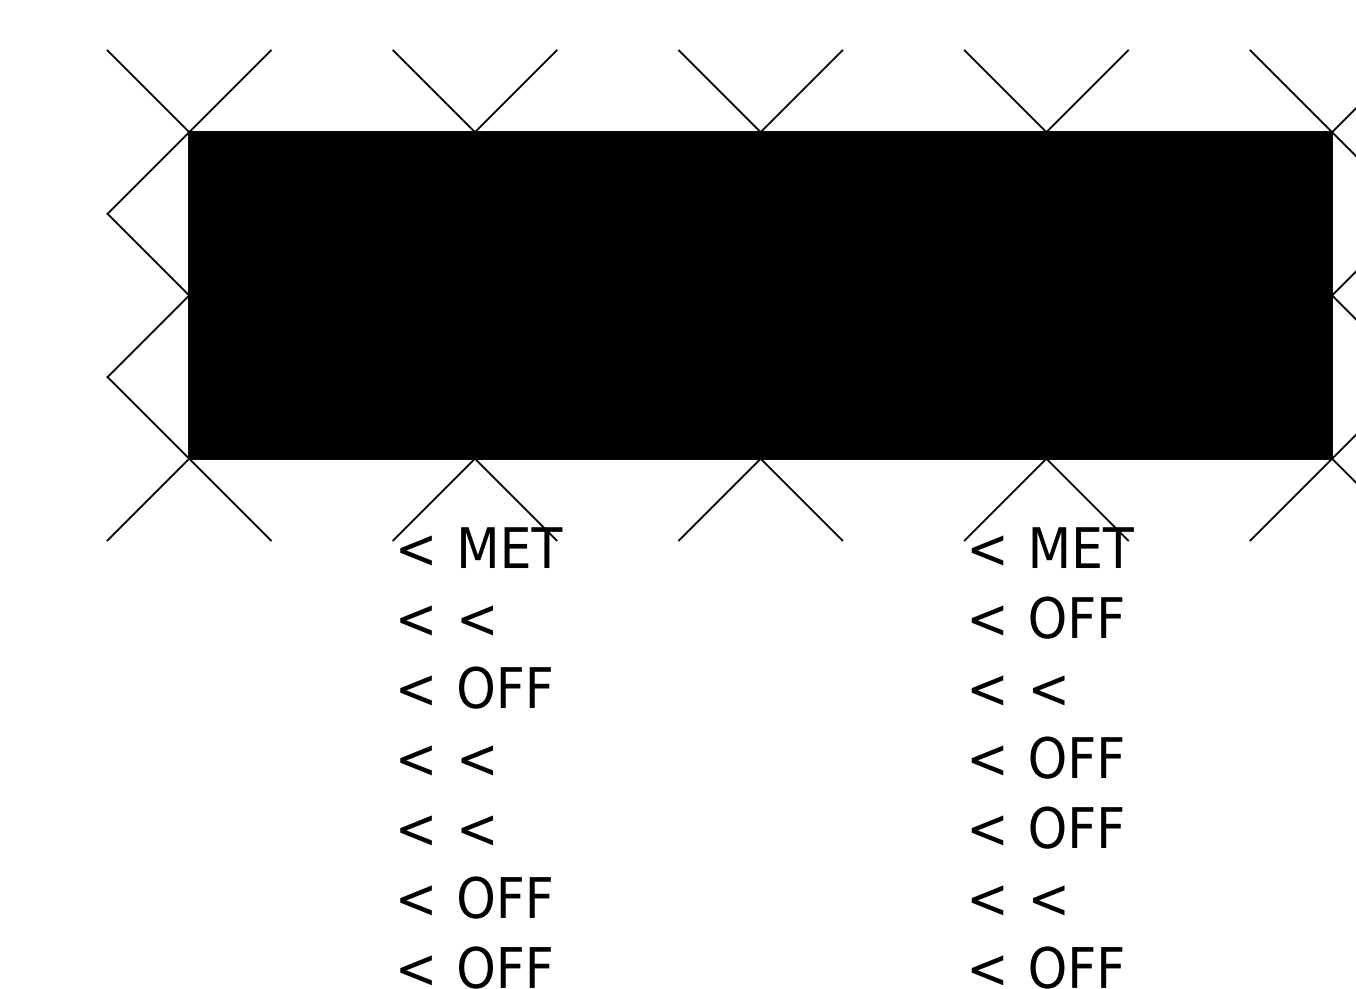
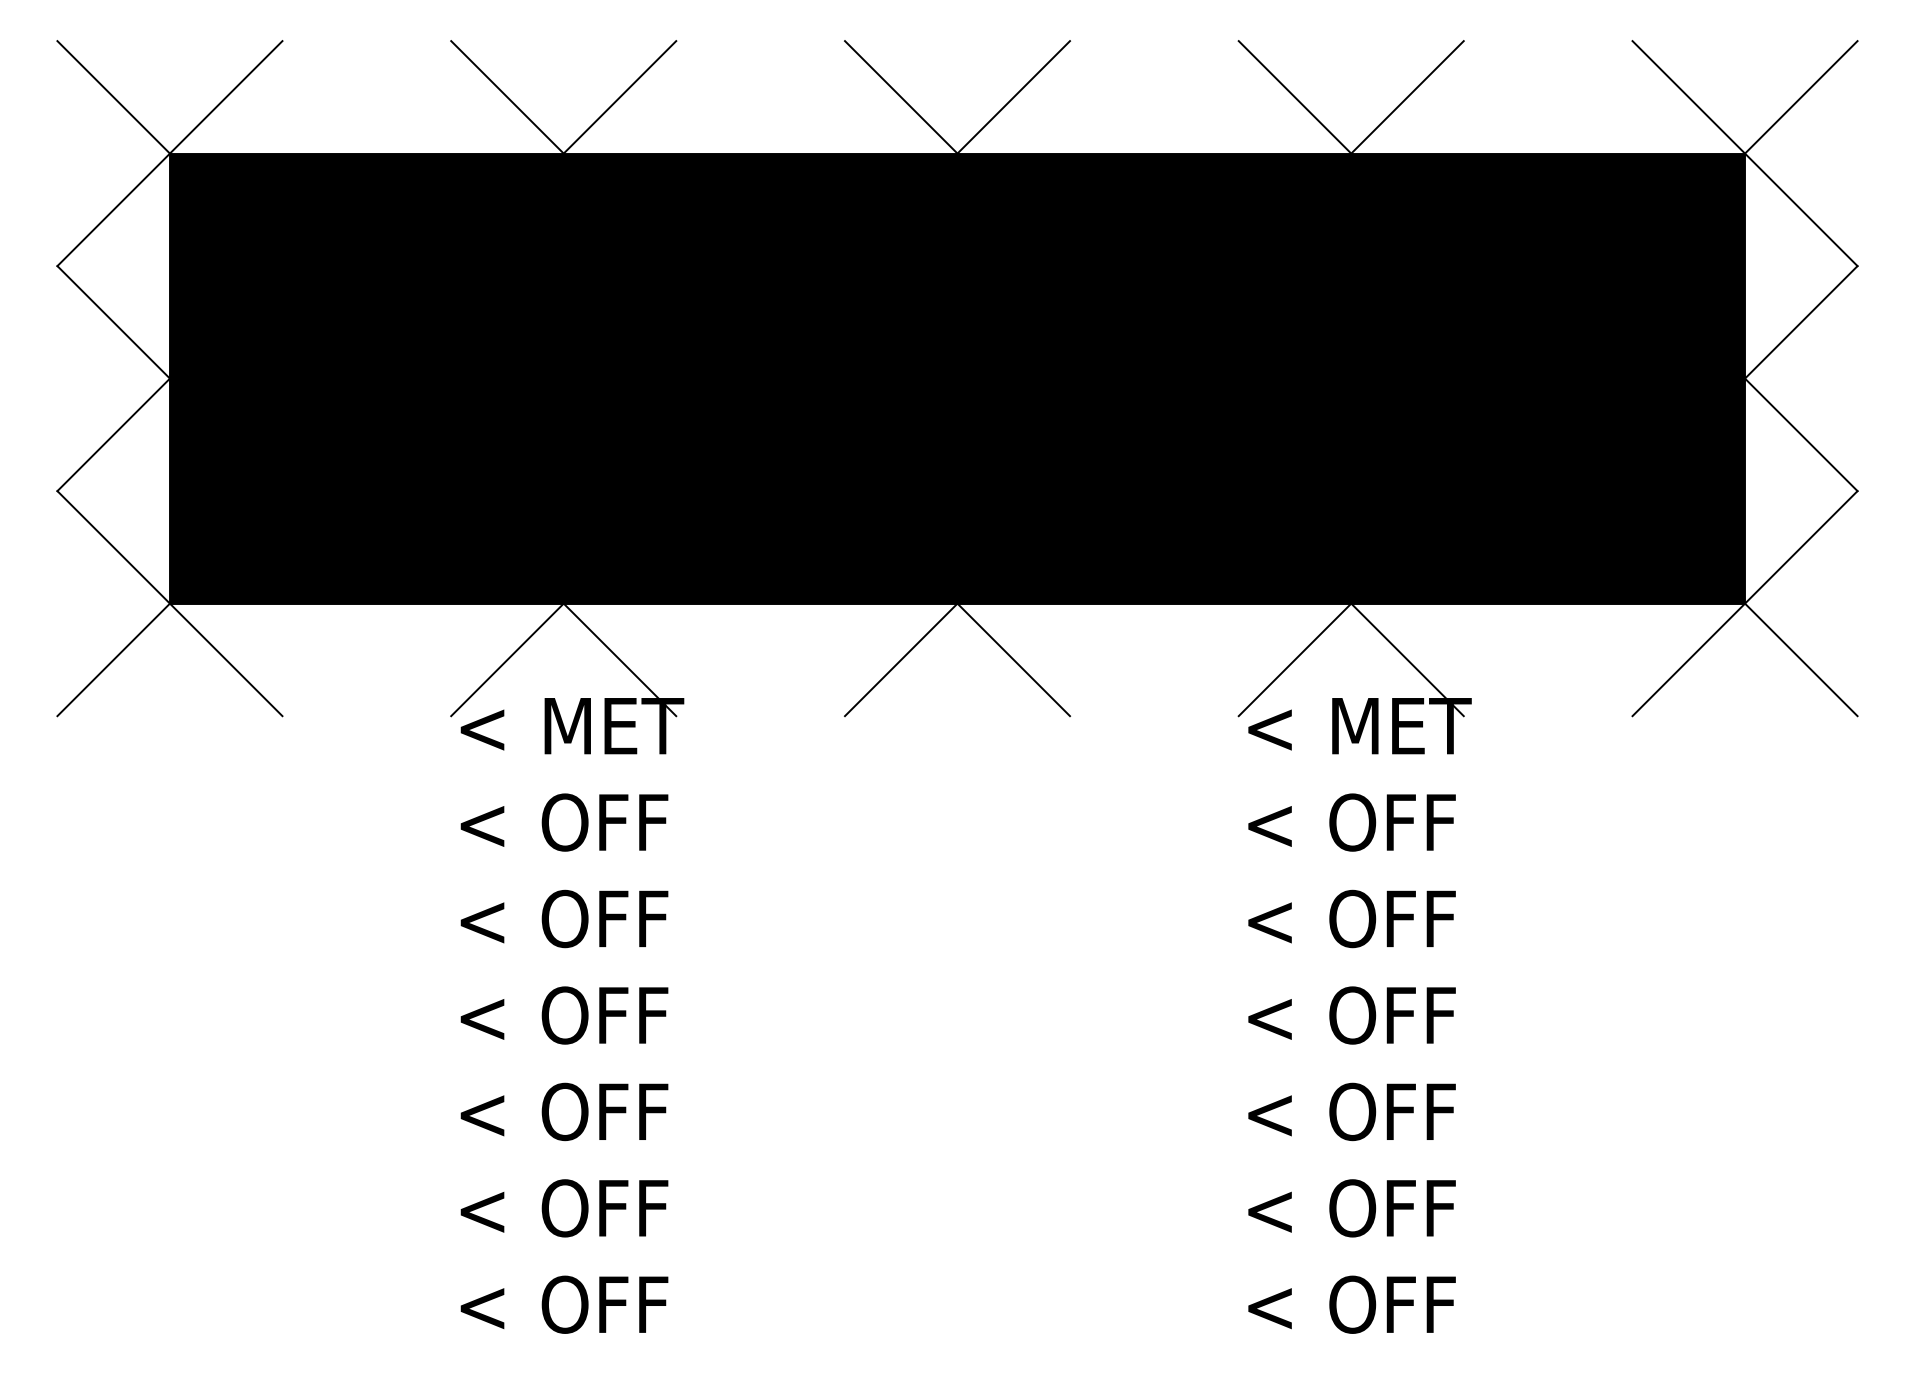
text: (504, 617) -> (604, 822), < -> OFF
text: (1076, 687) -> (1392, 918), < -> OFF
text: (504, 757) -> (604, 1015), < -> OFF
text: (504, 827) -> (604, 1111), < -> OFF
text: (1076, 897) -> (1392, 1208), < -> OFF

